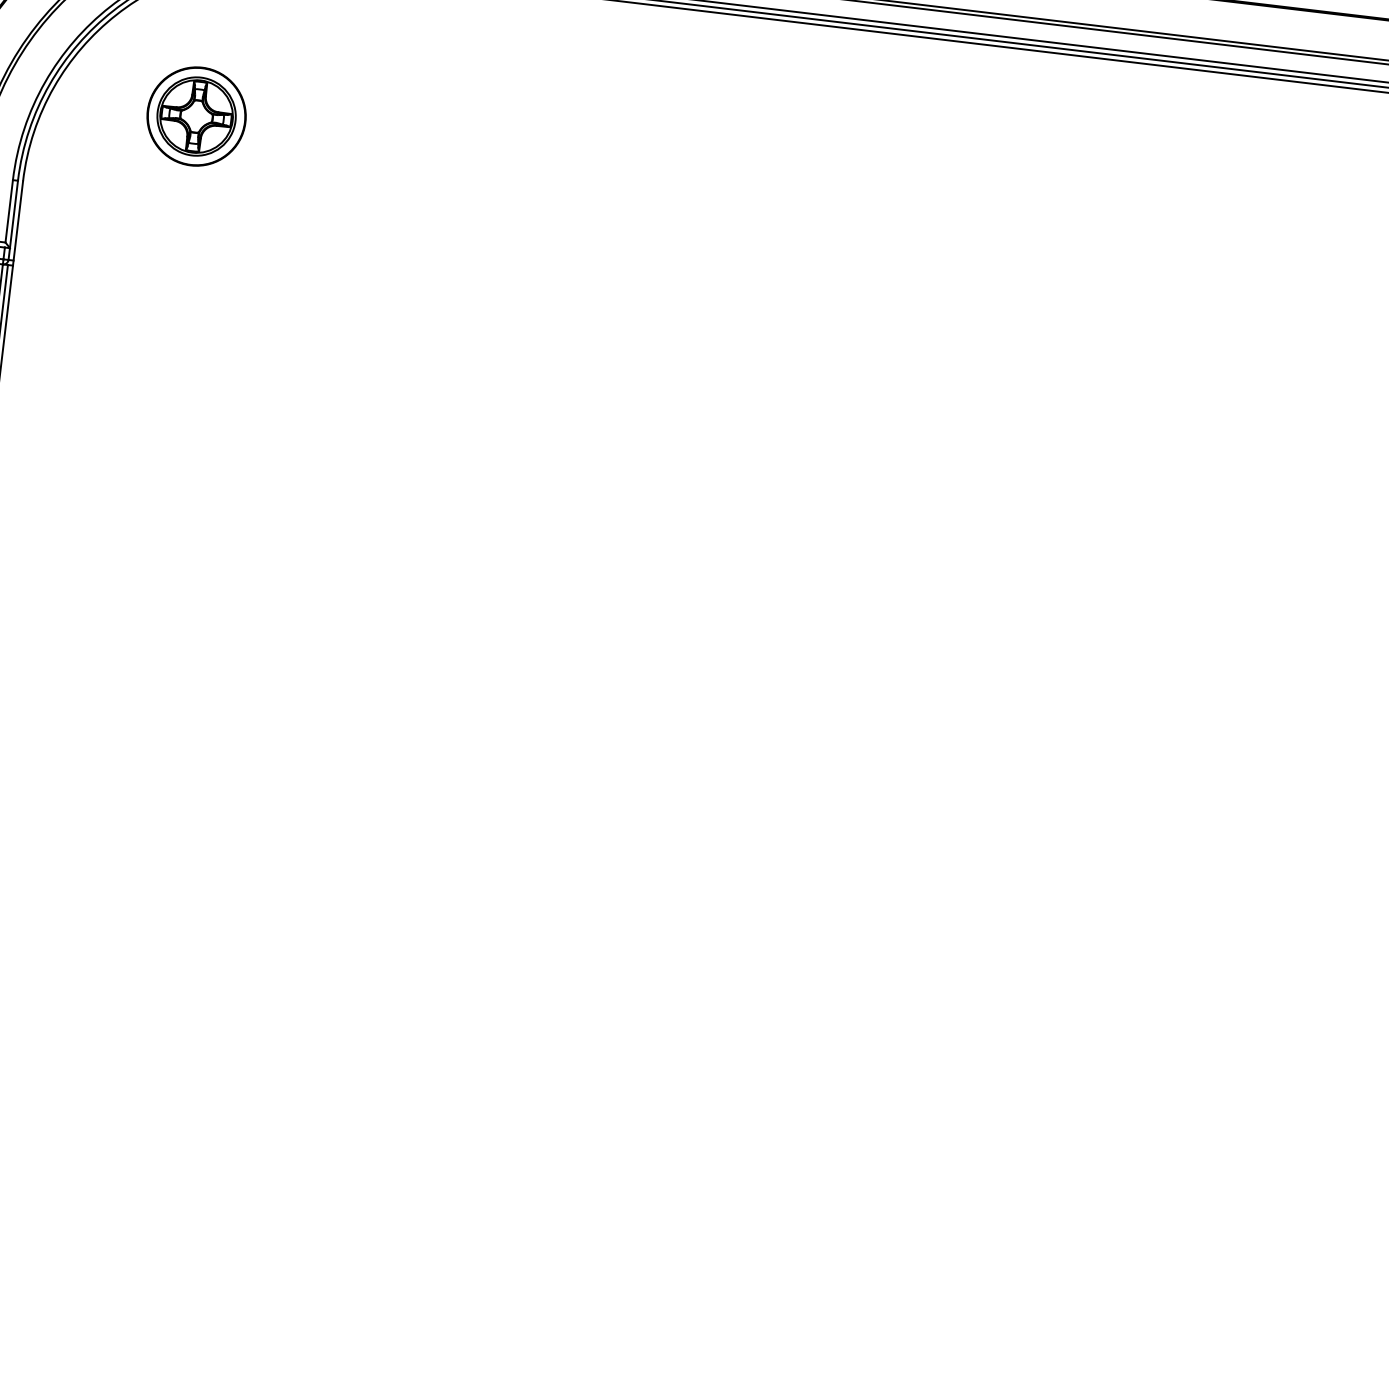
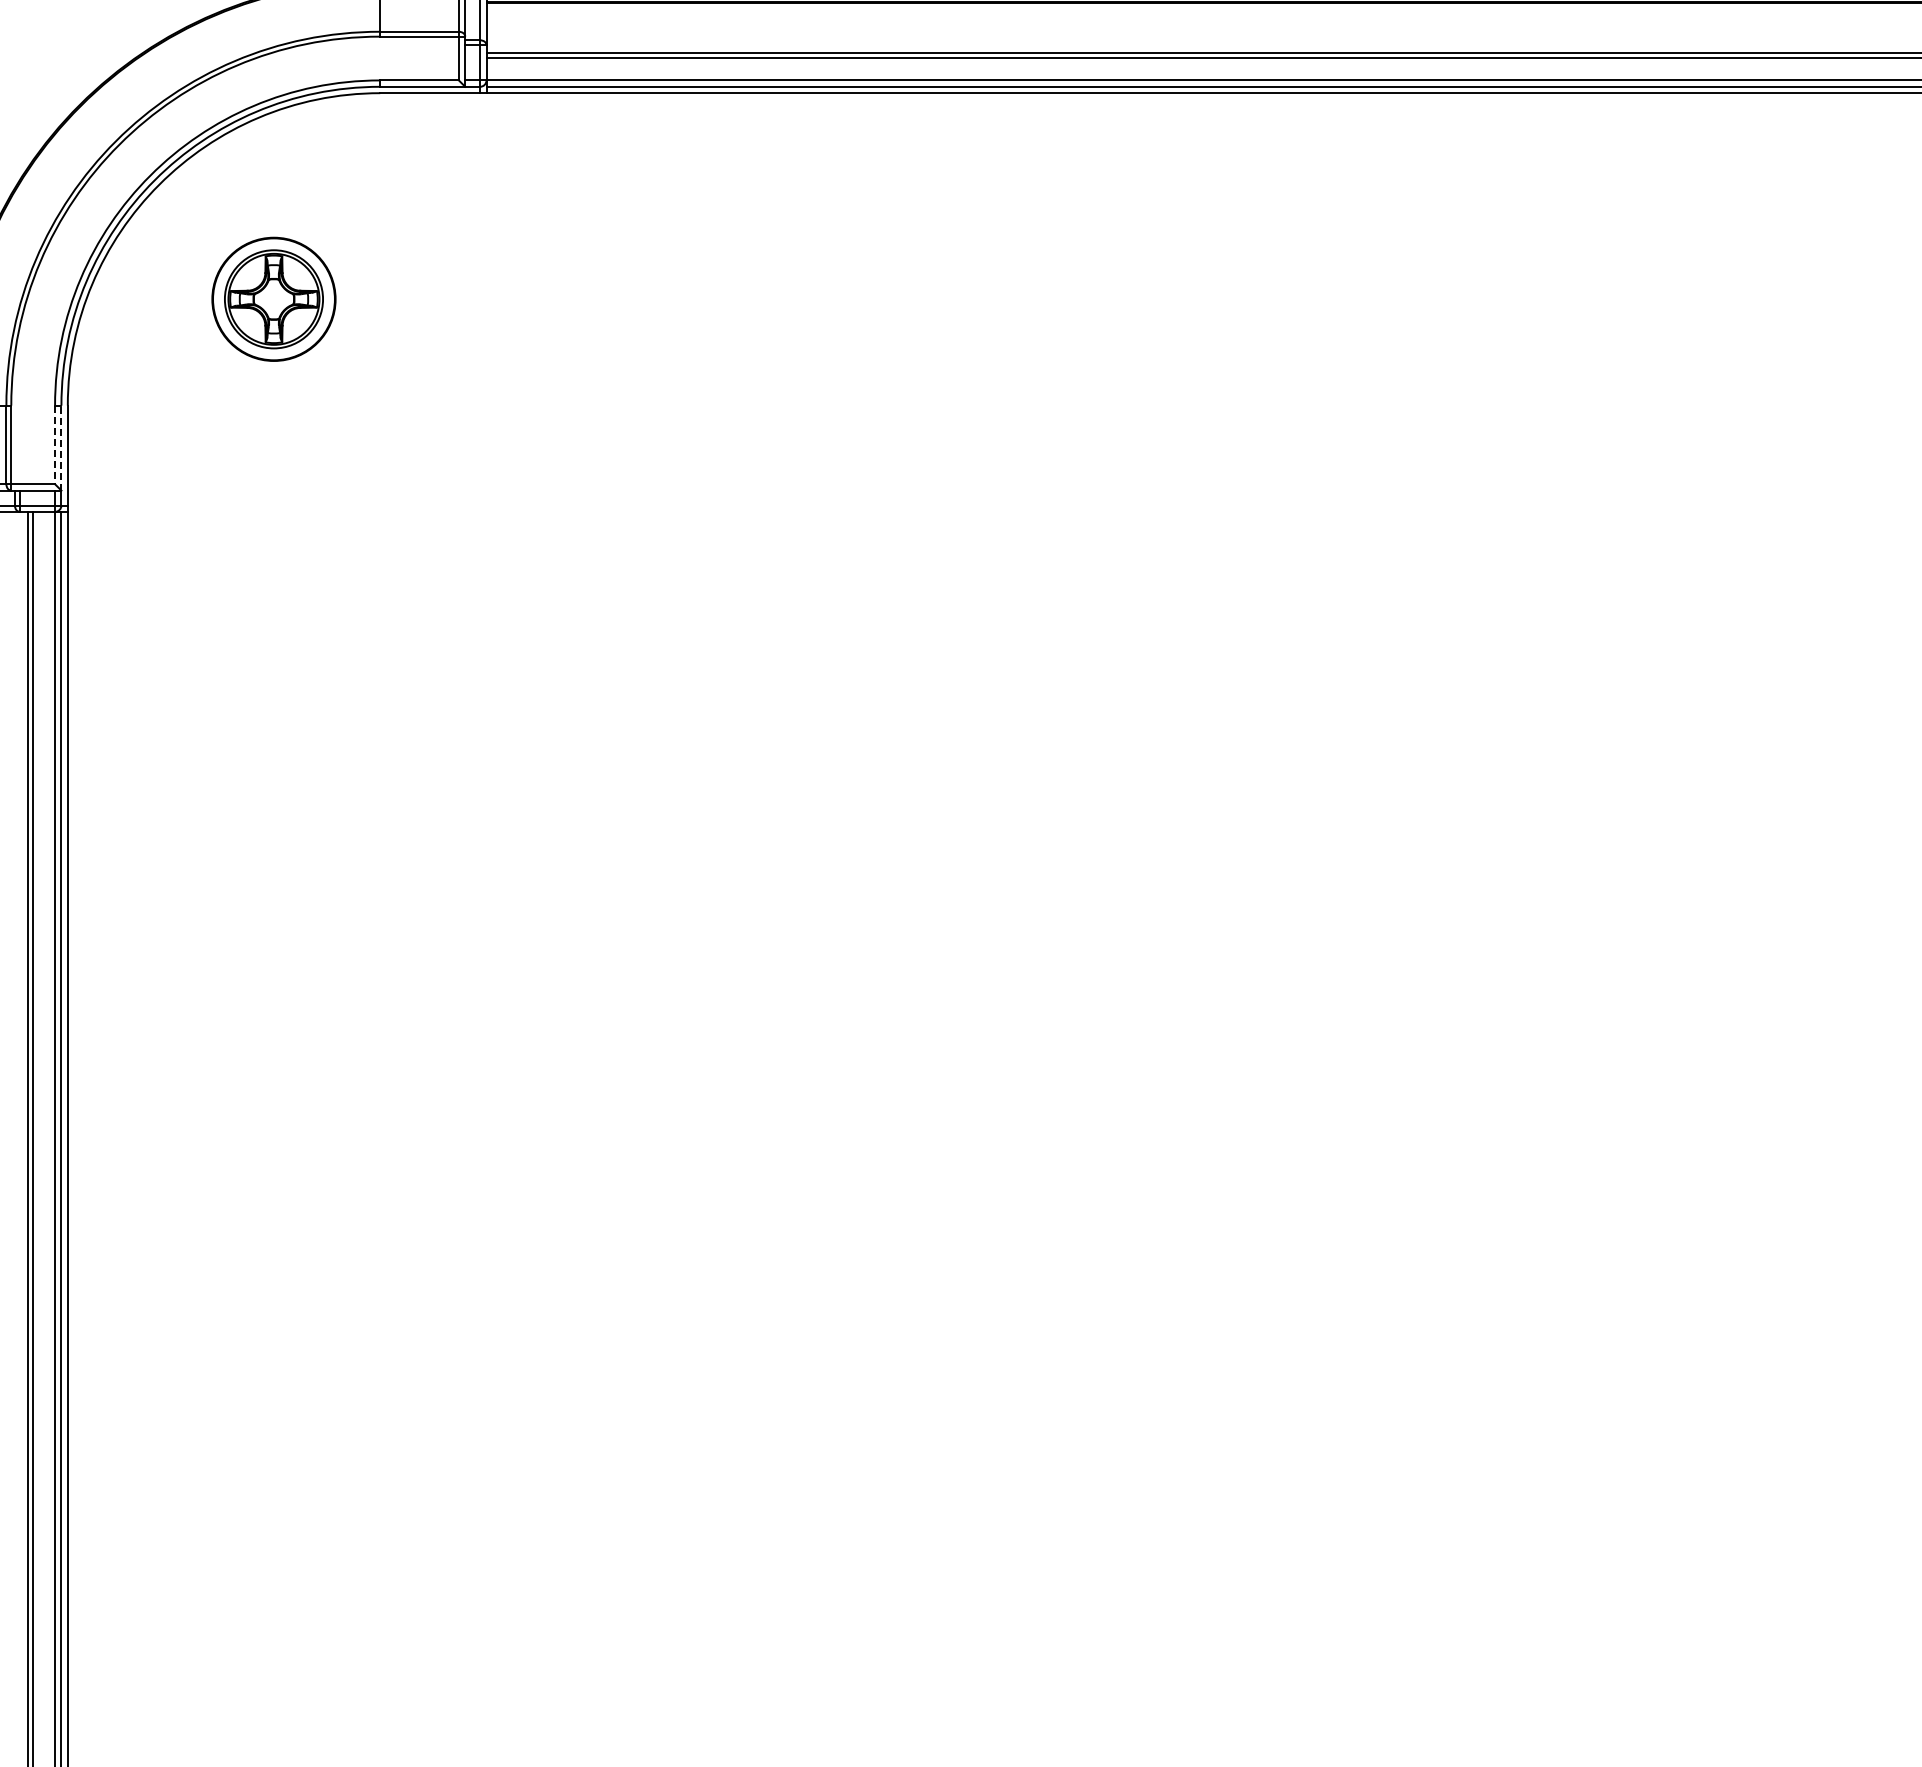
line: (9, 211) -> (55, 445), solid -> dashed
line: (13, 214) -> (61, 448), solid -> dashed

